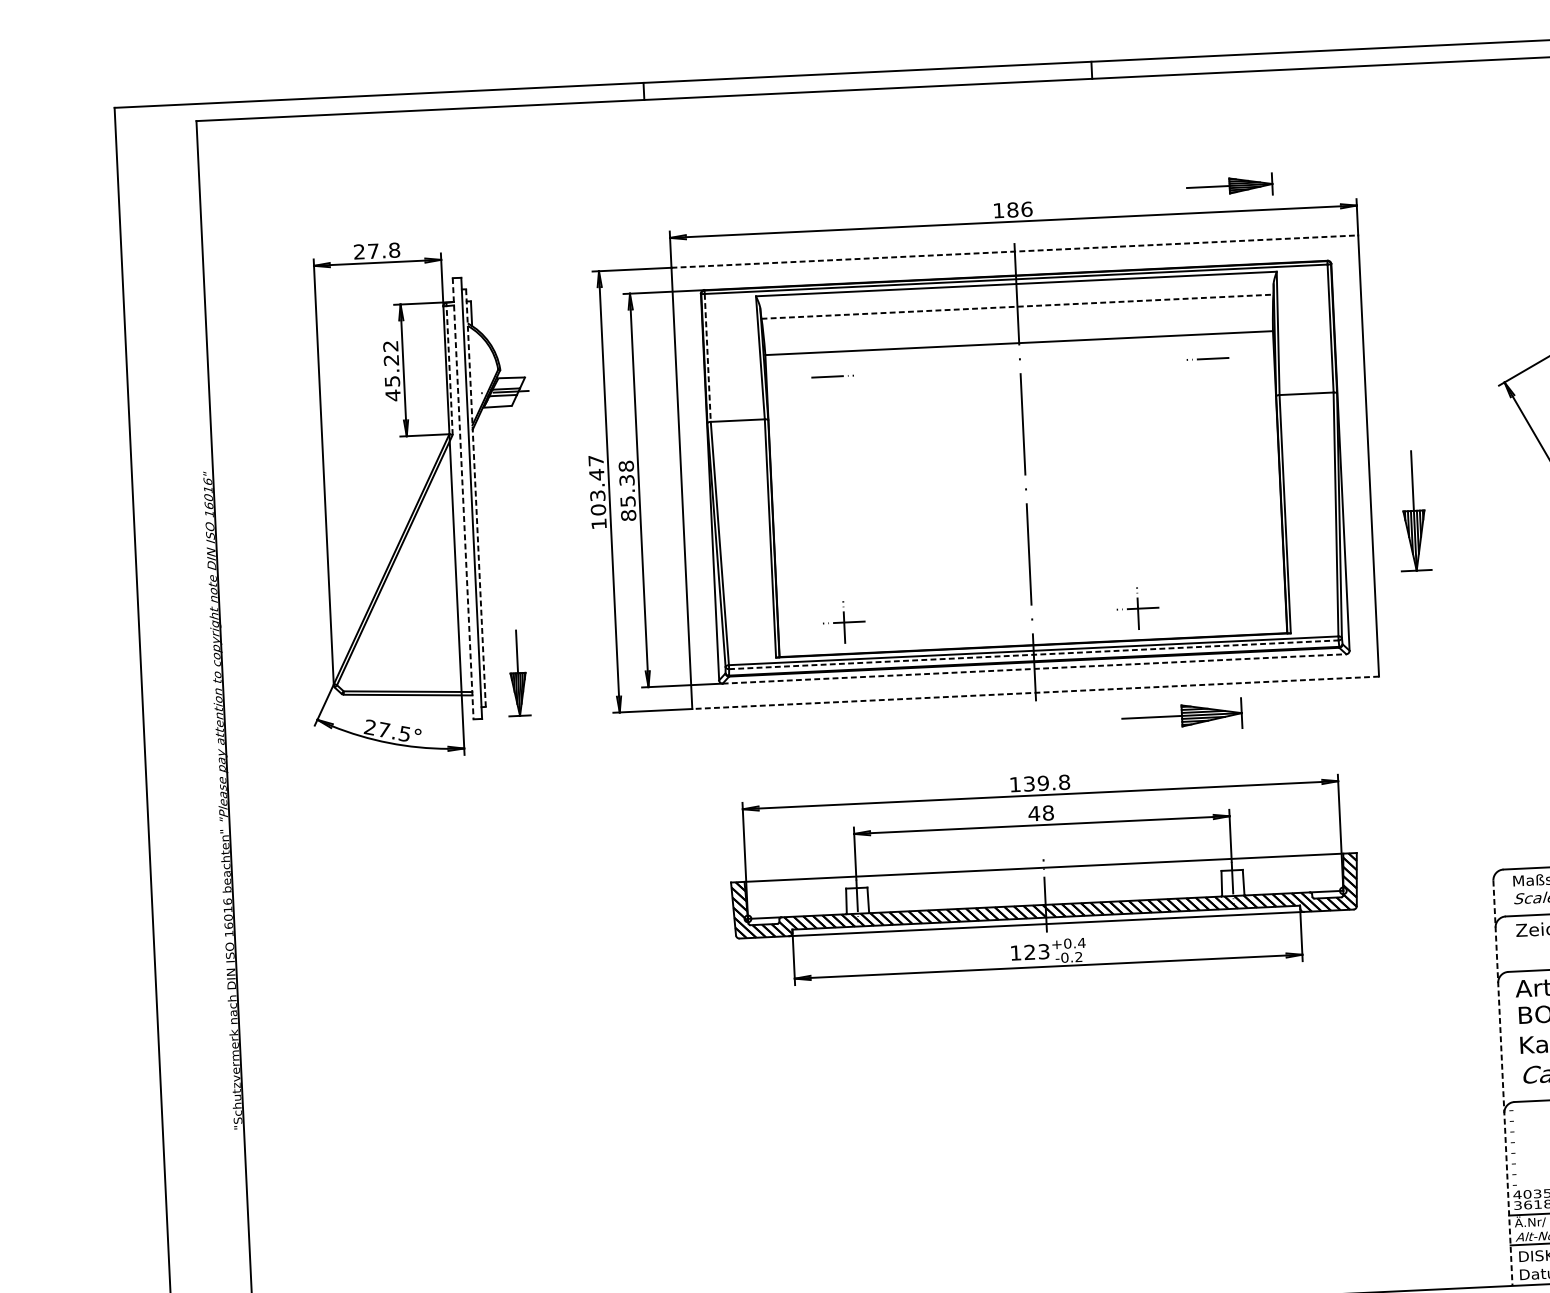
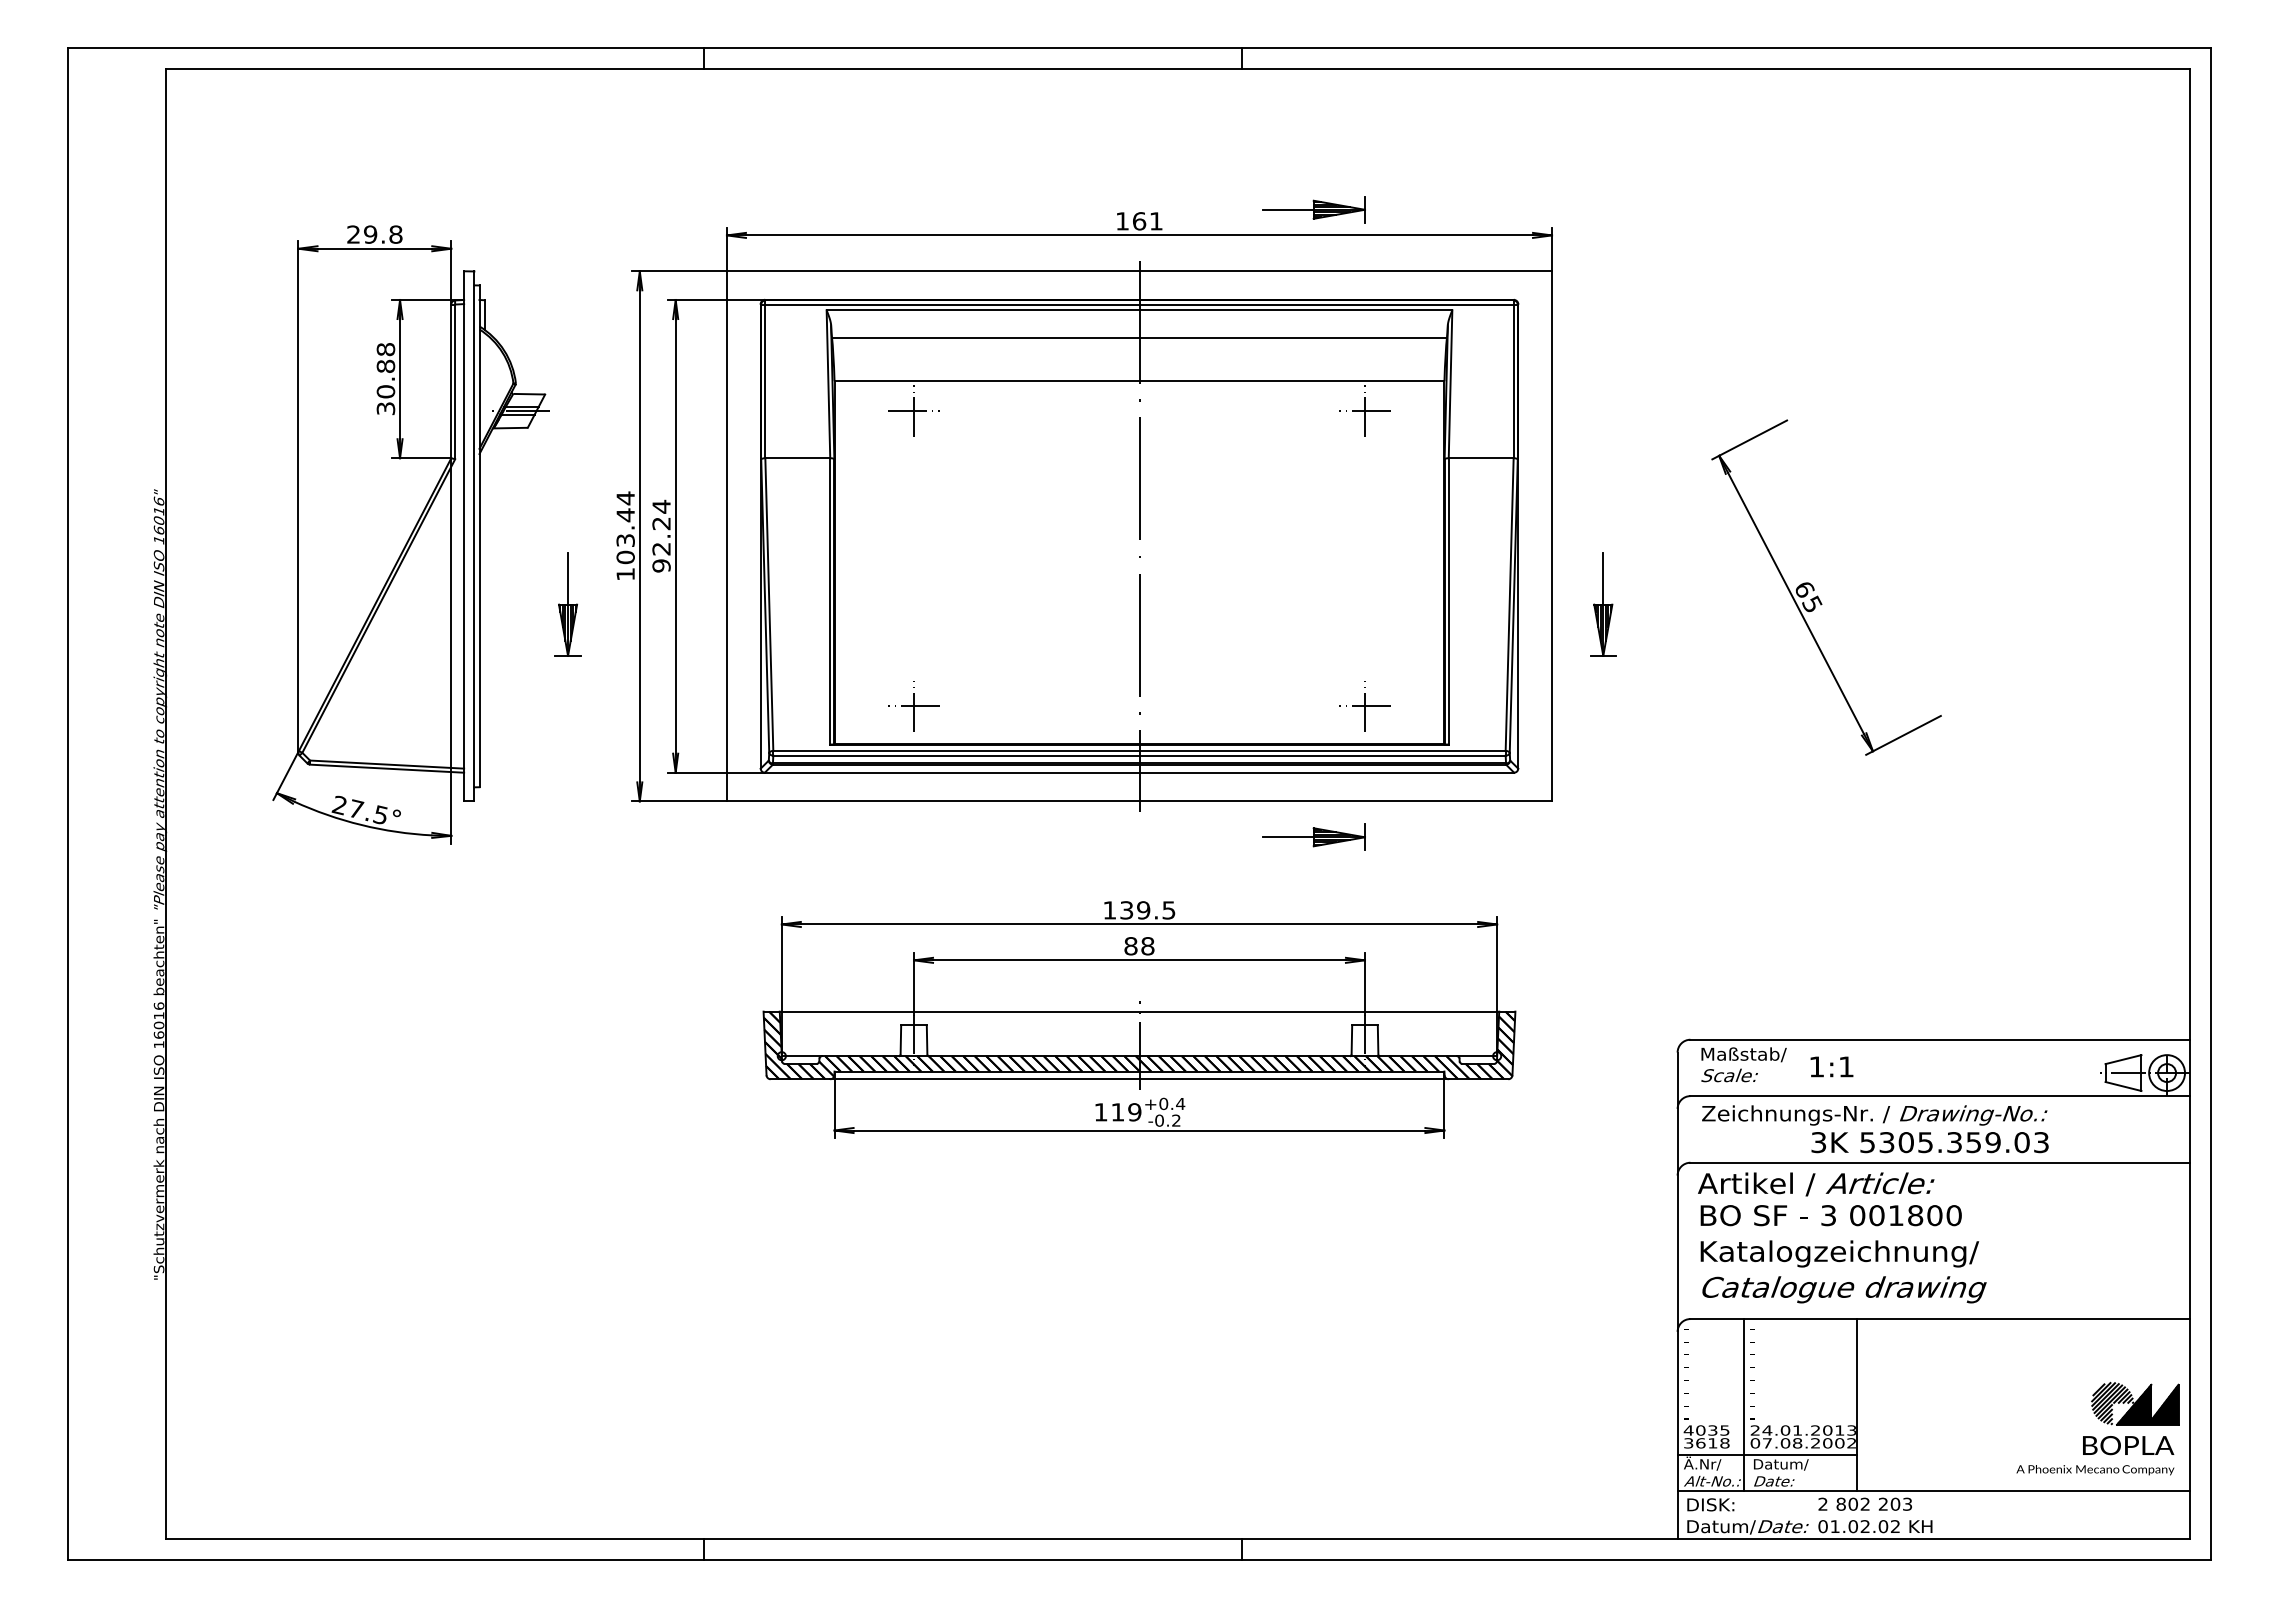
part: (1229, 185) -> (1313, 209), moved
text: (1019, 209) -> (1147, 221), 186 -> 161
text: (373, 251) -> (370, 234), 27.8 -> 29.8
line: (1014, 251) -> (1139, 271), dashed -> solid
line: (1017, 306) -> (1139, 337), dashed -> solid
line: (707, 358) -> (765, 381), dashed -> solid
line: (1208, 358) -> (1365, 410), added
line: (449, 370) -> (455, 381), dashed -> solid
text: (391, 371) -> (385, 379), 45.22 -> 30.88
line: (832, 376) -> (913, 410), added
text: (595, 460) -> (625, 498), 103.47 -> 103.44
text: (627, 490) -> (661, 535), 85.38 -> 92.24
line: (463, 498) -> (464, 536), dashed -> solid
line: (475, 498) -> (479, 536), dashed -> solid
part: (1414, 510) -> (1603, 604), size x0.71
part: (1137, 608) -> (1364, 706), moved
line: (1033, 654) -> (1139, 755), dashed -> solid
line: (1034, 668) -> (1139, 772), dashed -> solid
part: (517, 673) -> (567, 604), moved
line: (1035, 692) -> (1139, 801), dashed -> solid
part: (1181, 715) -> (1313, 836), size x0.71
text: (1064, 782) -> (1168, 910), 139.8 -> 139.5
text: (1033, 813) -> (1130, 946), 48 -> 88
text: (1037, 952) -> (1126, 1112), 123 -> 119
line: (1502, 1083) -> (1677, 1296), dashed -> solid

